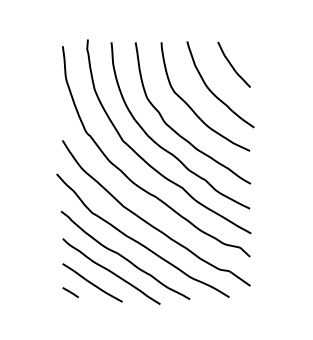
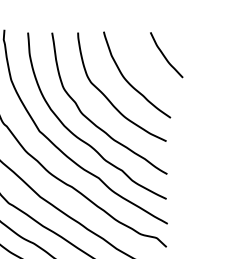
curve: (232, 65) -> (165, 55), moved

